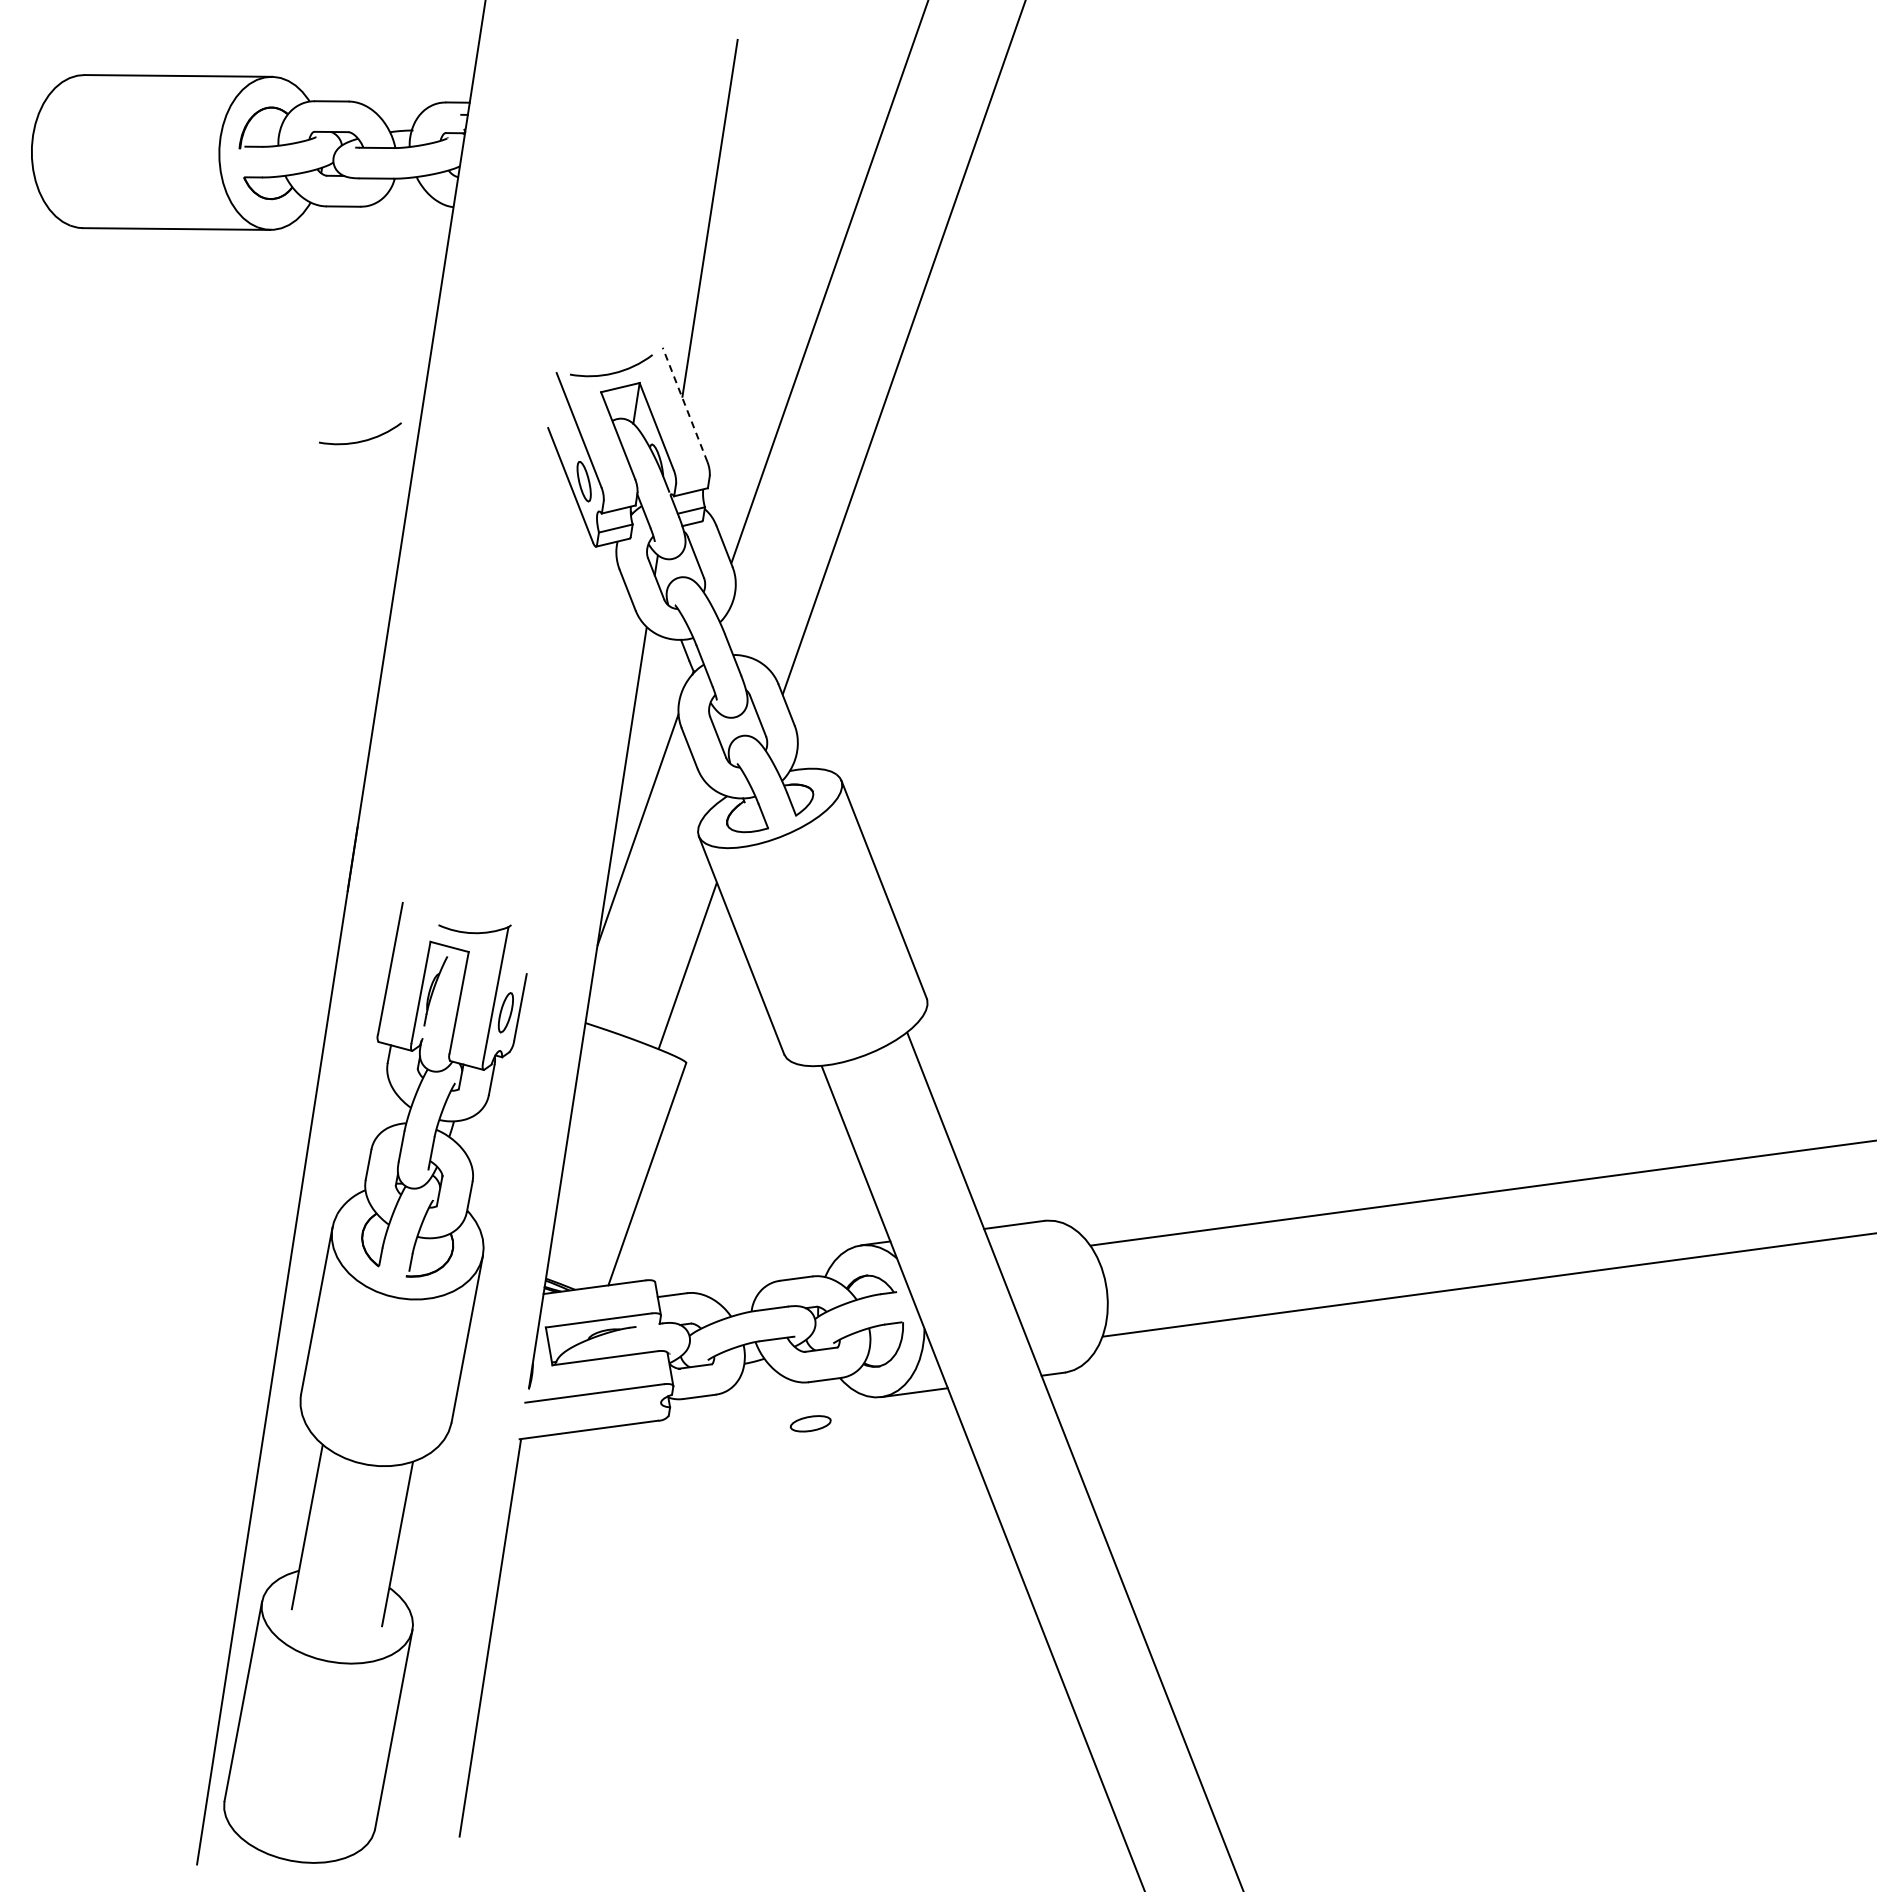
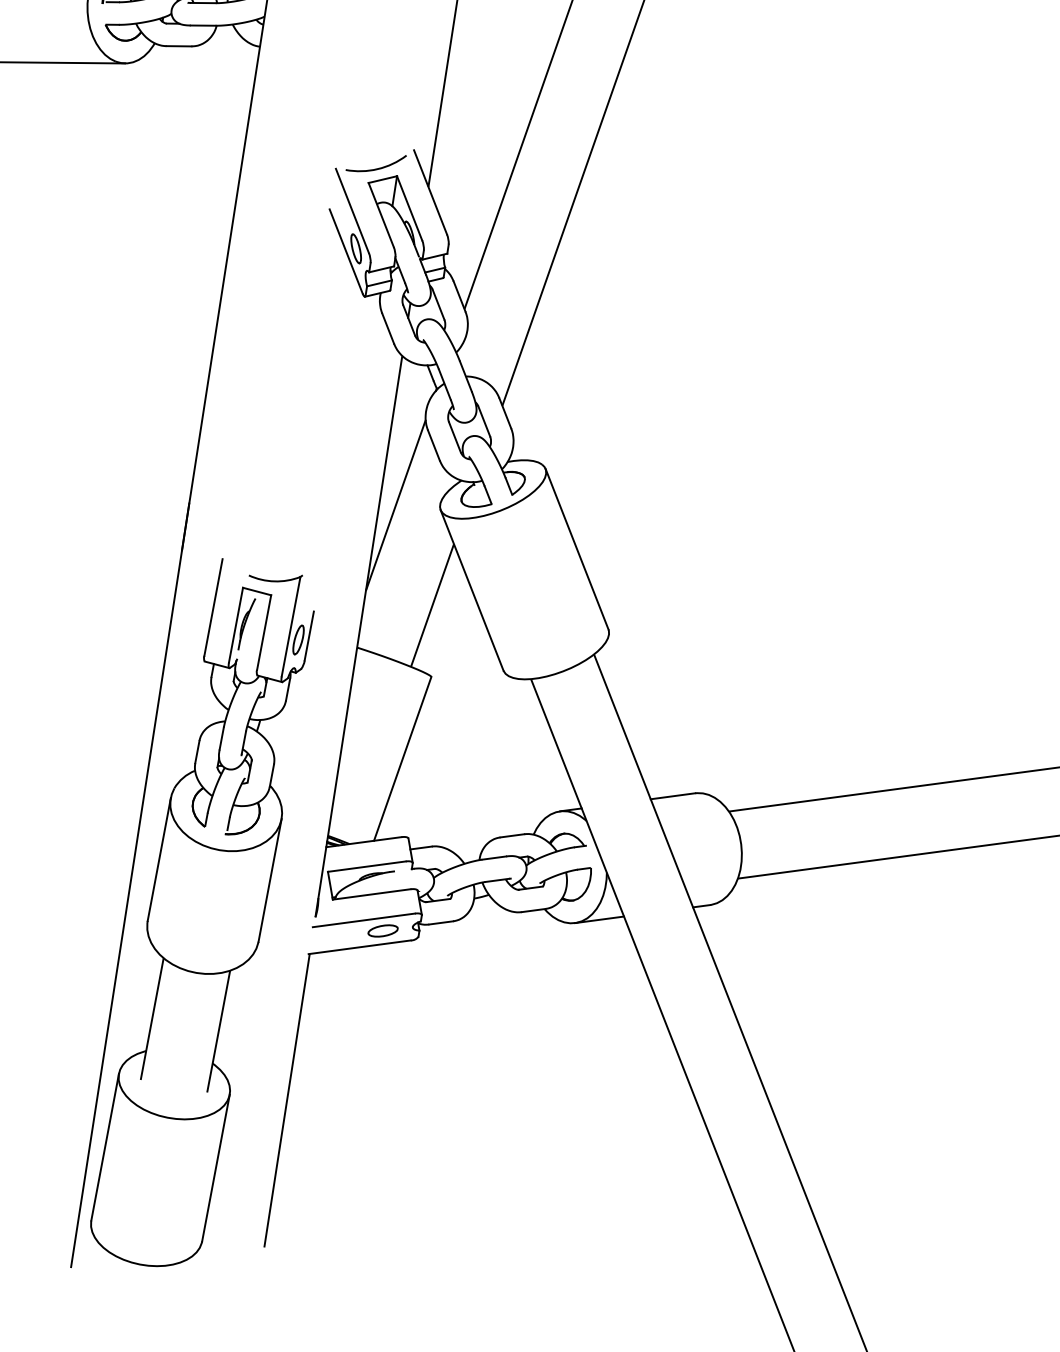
line: (684, 404) -> (430, 192), dashed -> solid
arc: (360, 440) -> (191, 218), removed
part: (810, 1423) -> (382, 930), moved

